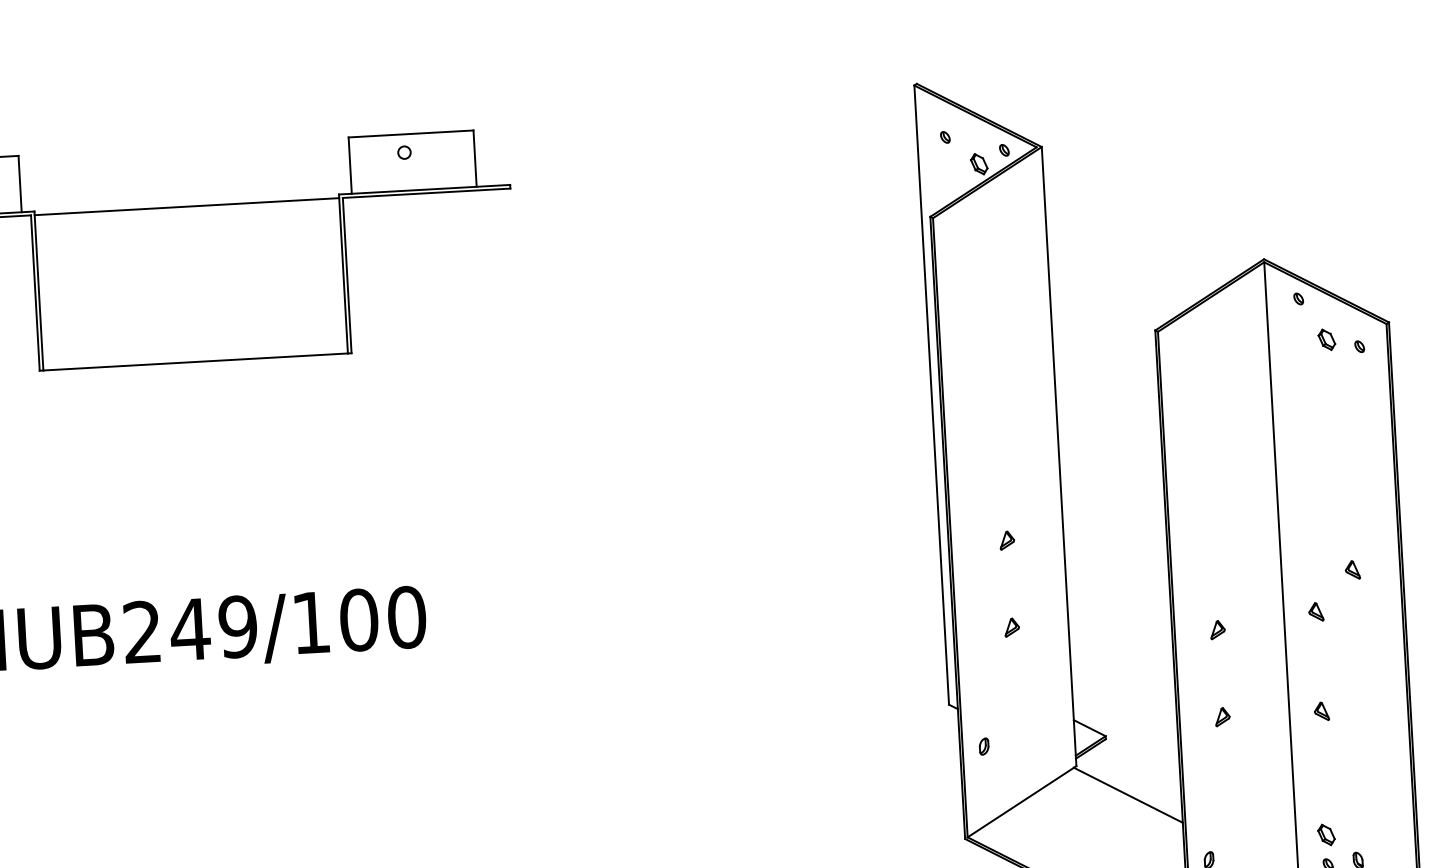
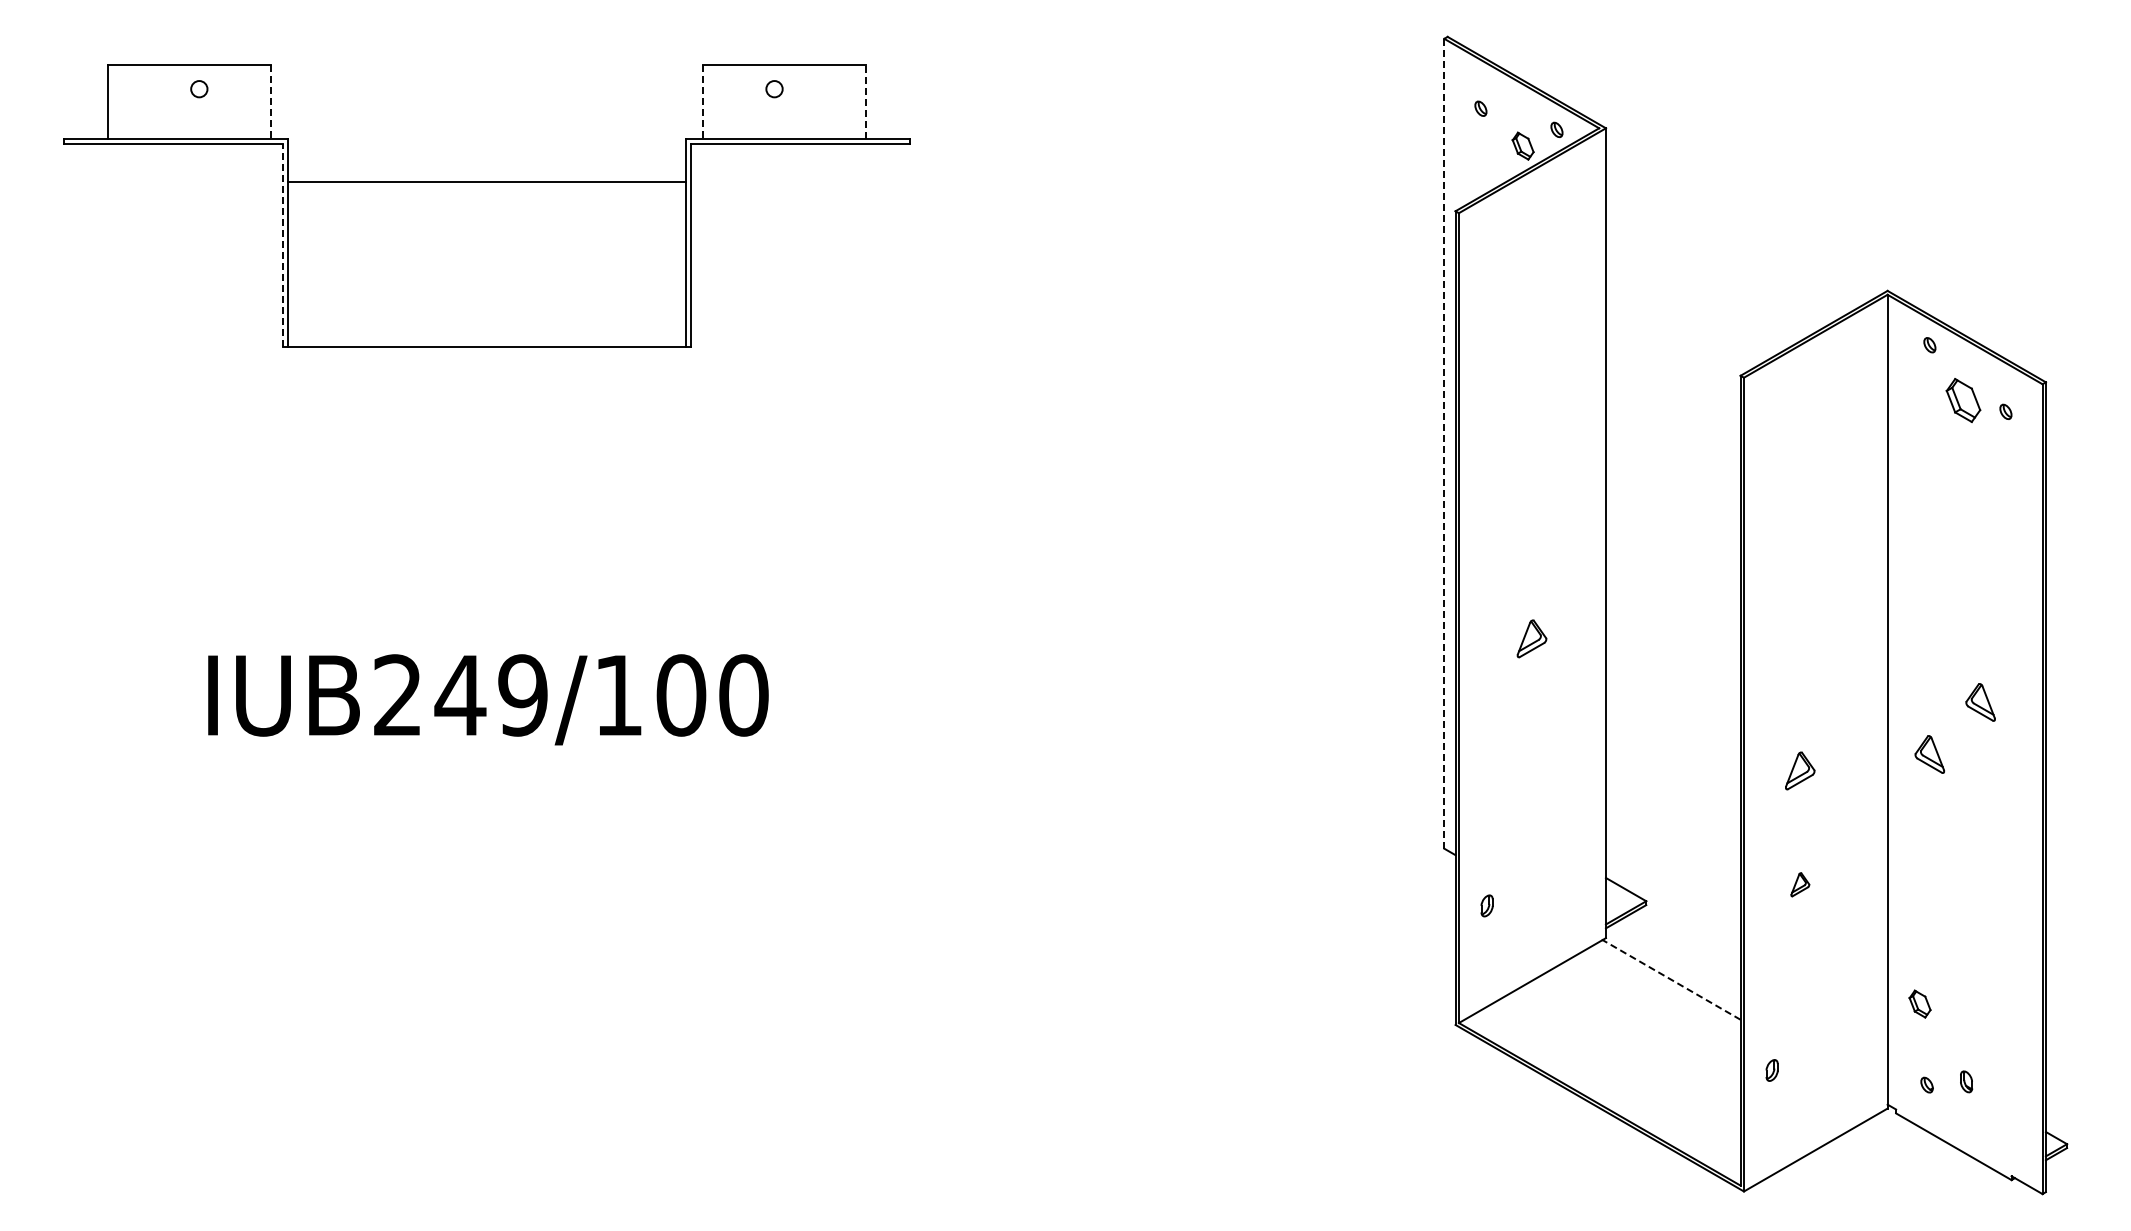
line: (475, 158) -> (866, 102), solid -> dashed
line: (349, 165) -> (702, 102), solid -> dashed
line: (20, 184) -> (271, 102), solid -> dashed
line: (186, 206) -> (486, 181), moved
line: (35, 293) -> (282, 245), solid -> dashed
part: (1326, 339) -> (1963, 400), size x1.6
line: (931, 394) -> (1444, 443), solid -> dashed
part: (1007, 540) -> (1532, 638), size x1.6
part: (1352, 569) -> (1980, 702), size x1.6
part: (1315, 611) -> (1929, 754), size x1.6
part: (1012, 627) -> (1532, 752), removed
part: (1217, 629) -> (1800, 770), size x1.6
part: (1321, 711) -> (1929, 884), removed
line: (1128, 794) -> (1671, 979), solid -> dashed
part: (1326, 834) -> (1919, 1003), moved

